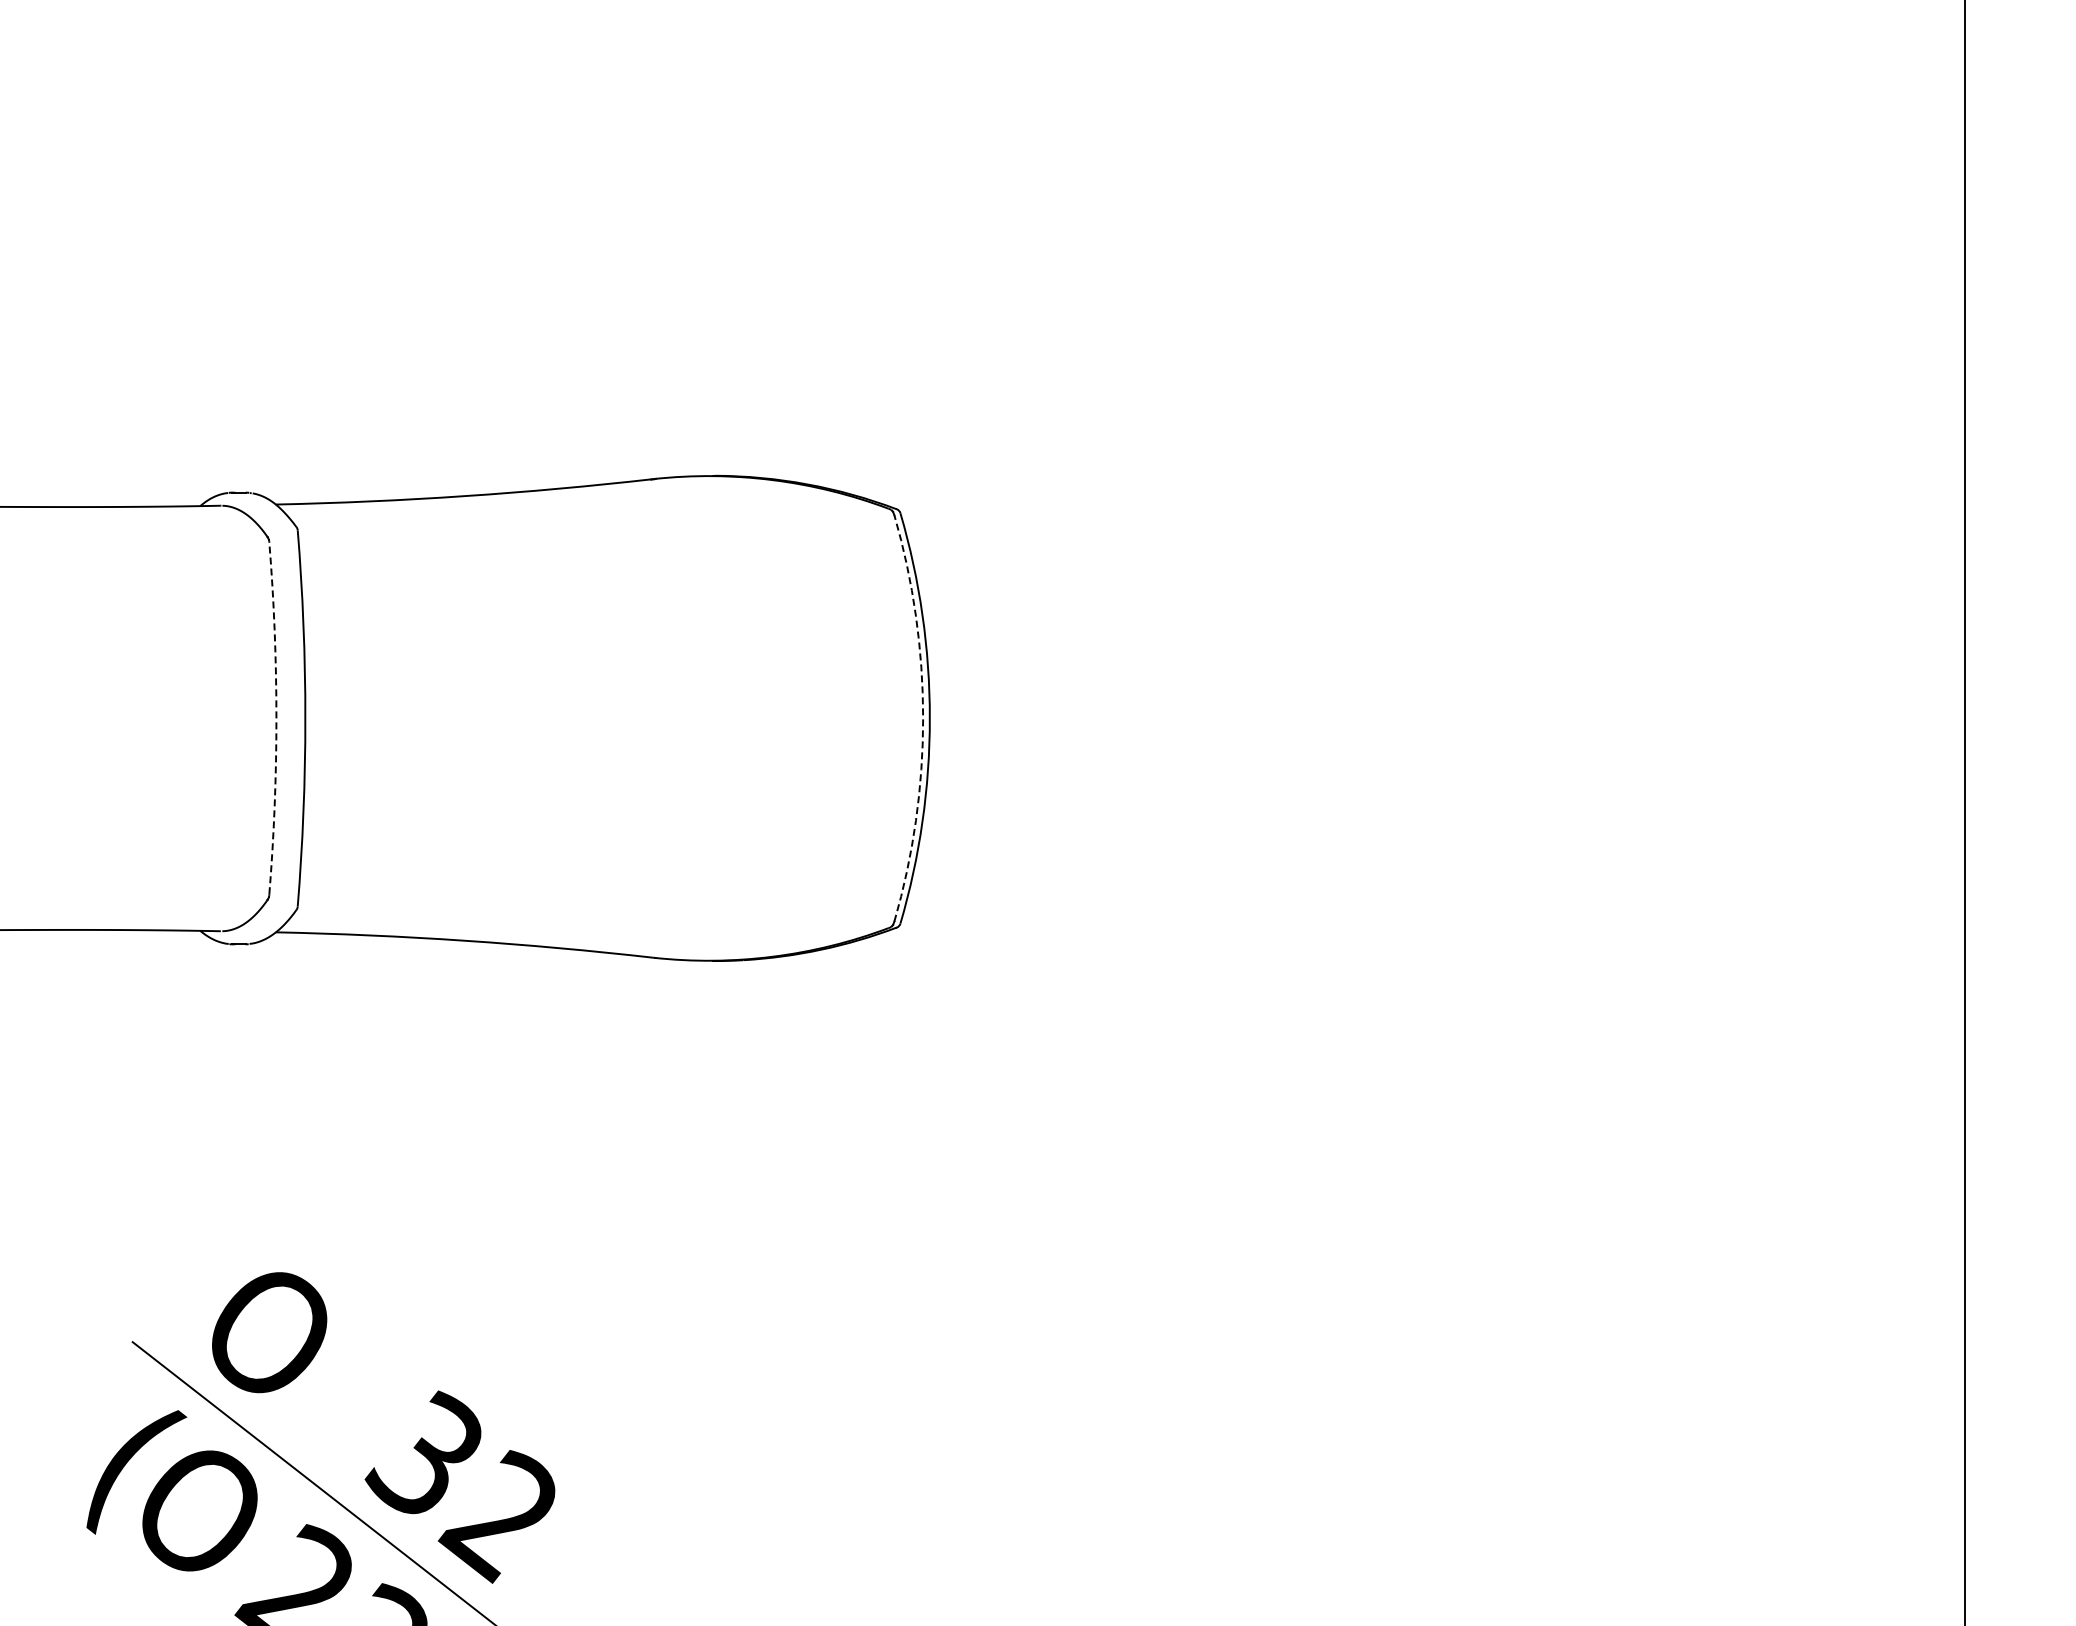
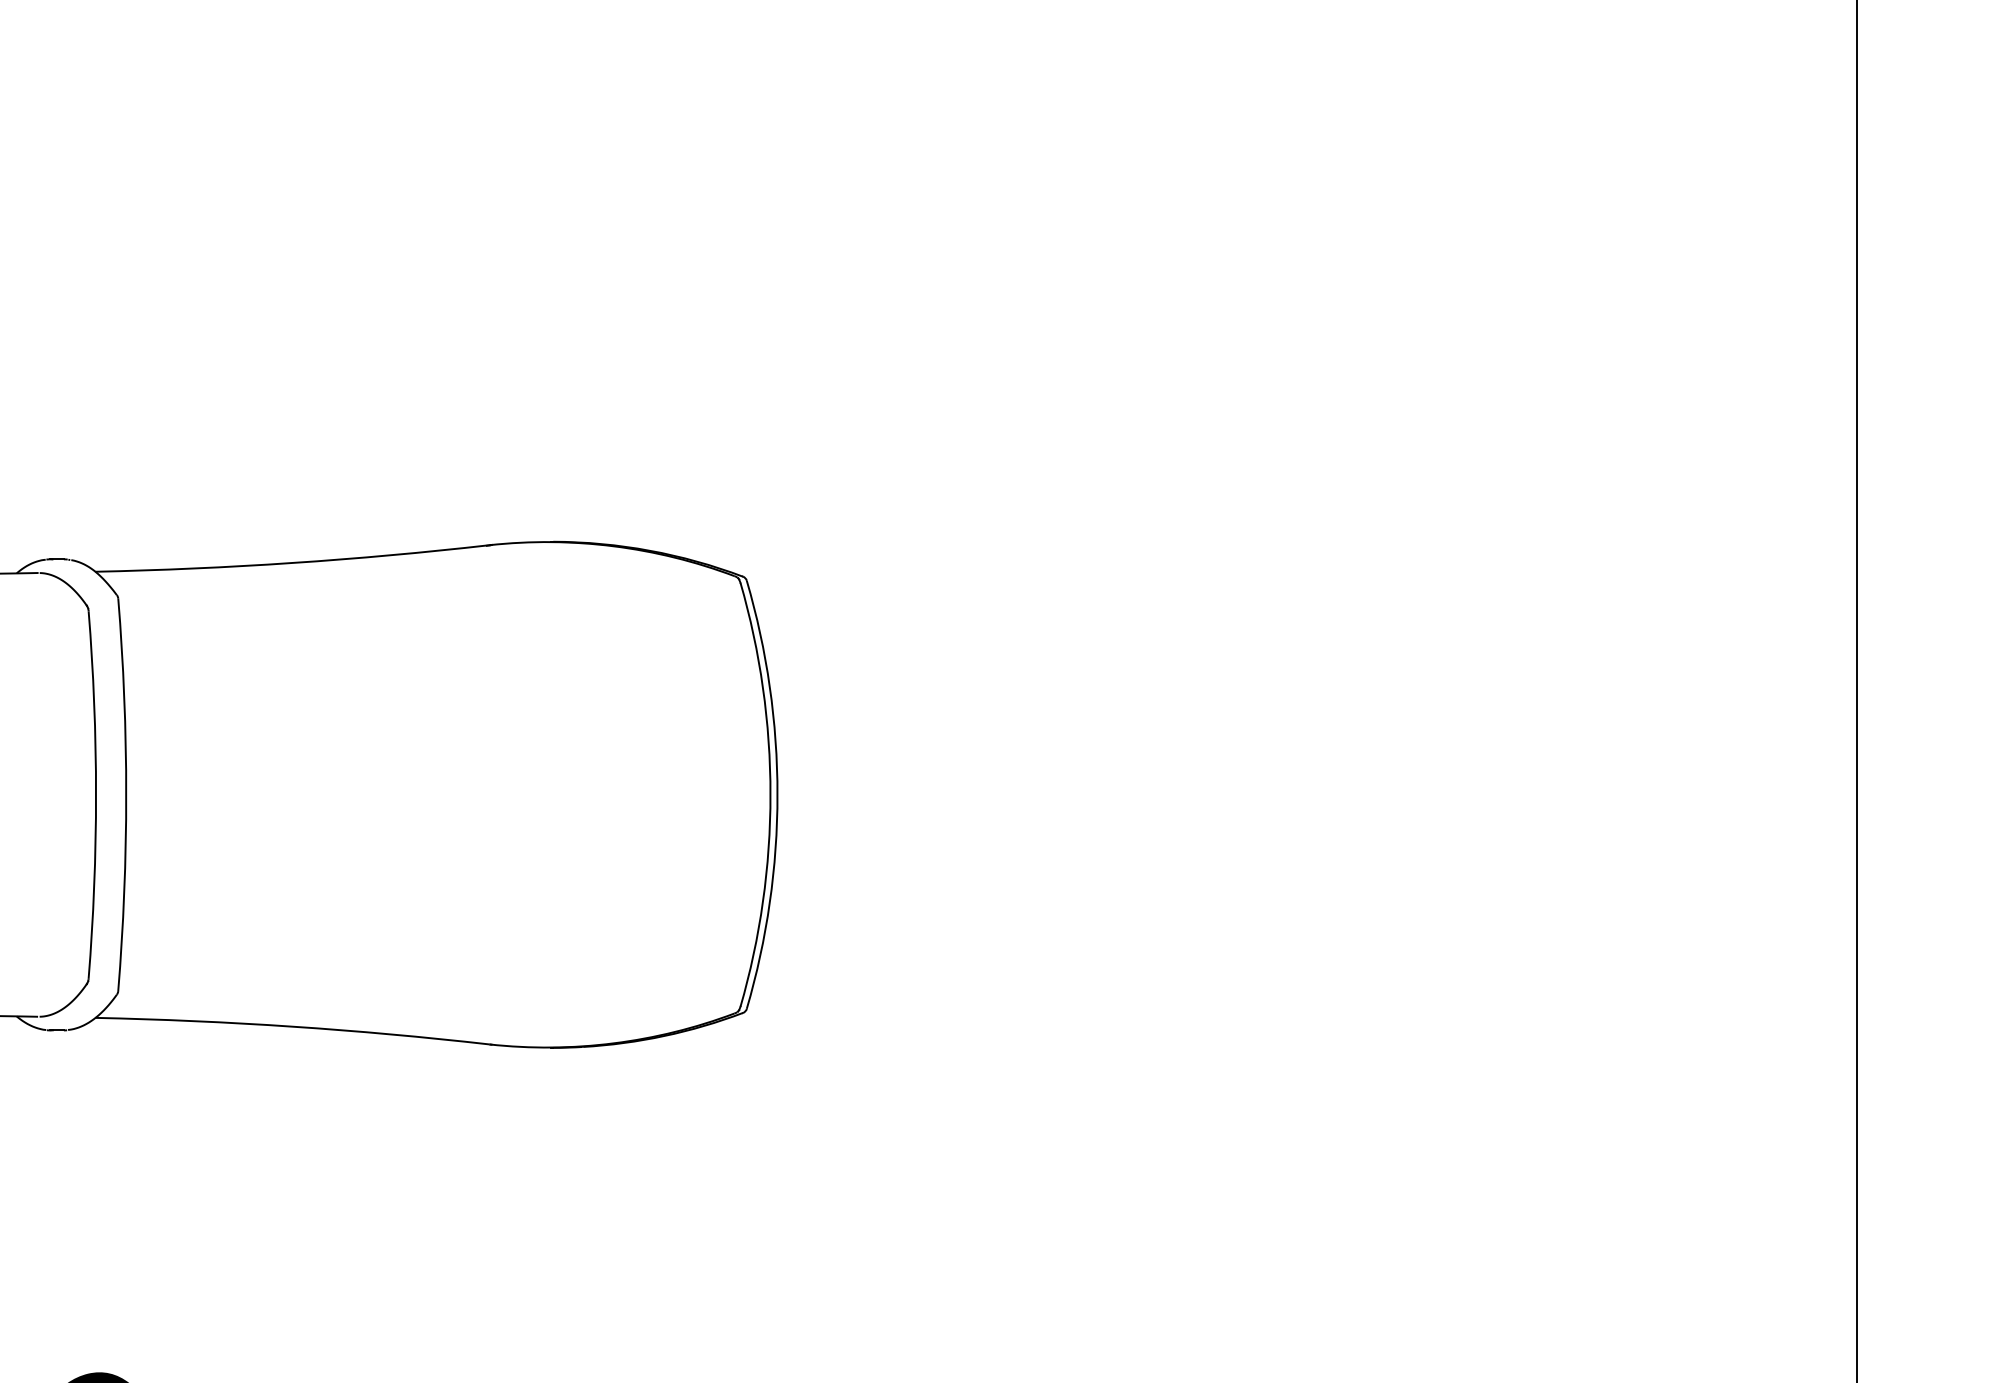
arc: (276, 718) -> (96, 794), dashed -> solid
arc: (923, 718) -> (770, 794), dashed -> solid

